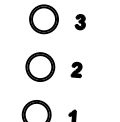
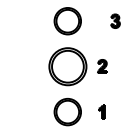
part: (80, 21) -> (115, 20), moved
part: (40, 66) -> (67, 66), size x1.4

